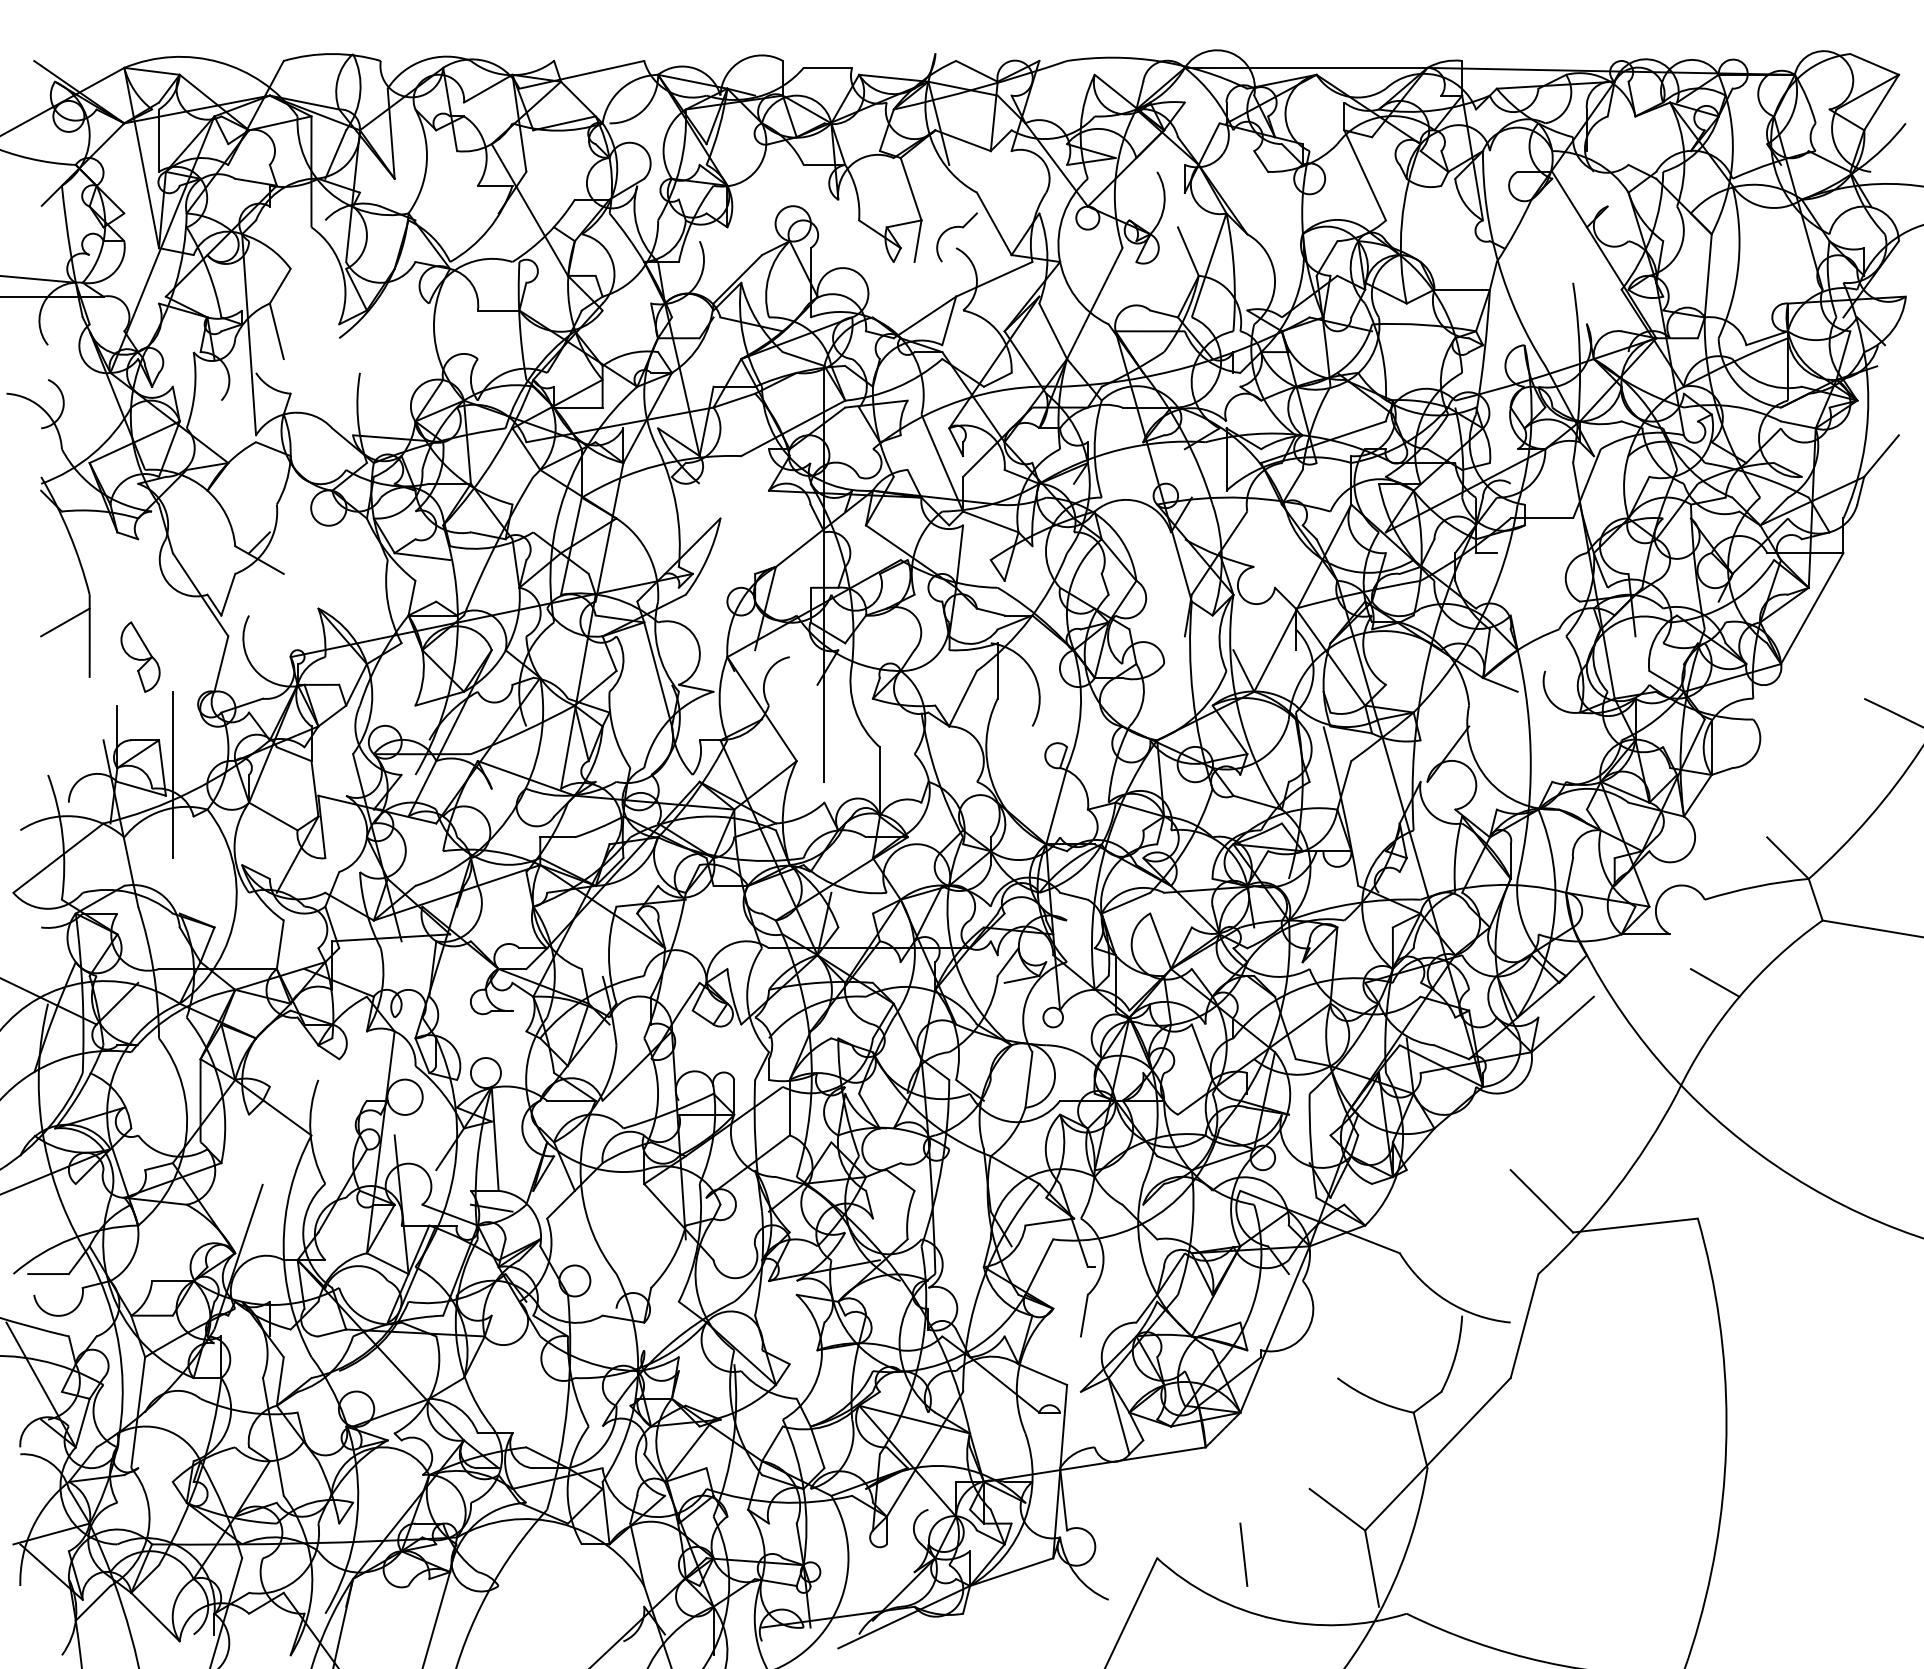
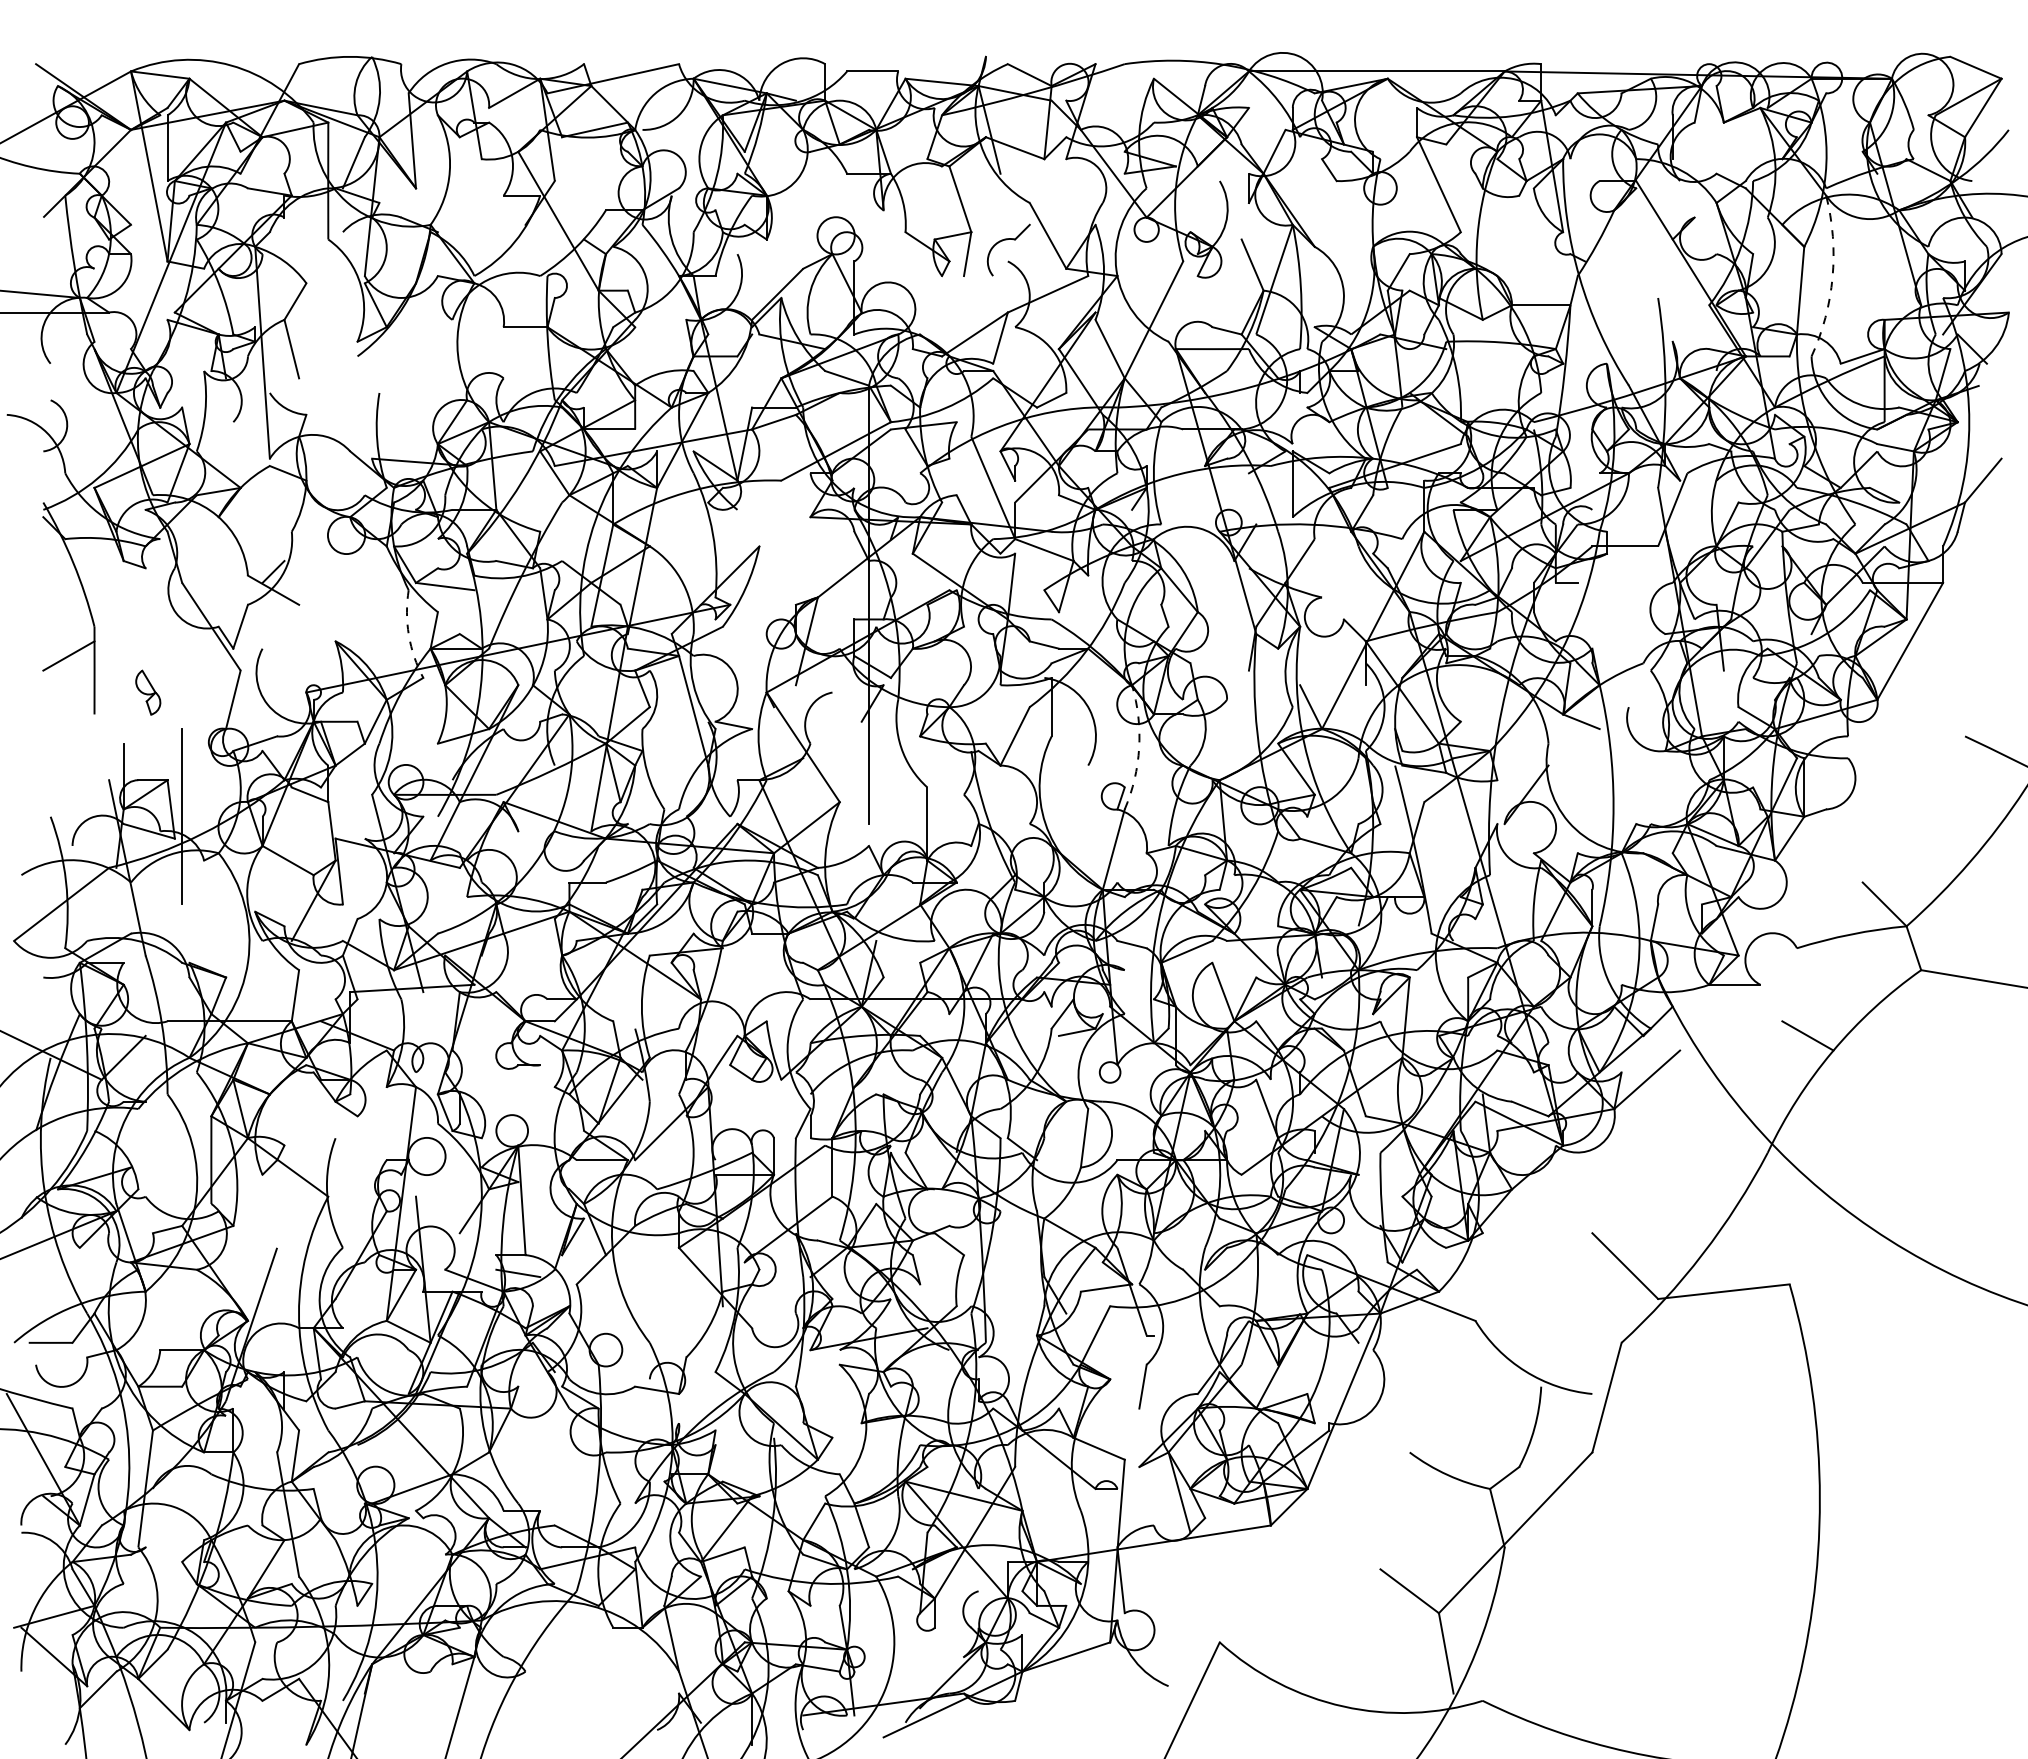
arc: (1738, 263) -> (1832, 277), solid -> dashed
arc: (387, 603) -> (408, 635), solid -> dashed
part: (140, 657) -> (148, 692), size x0.6
arc: (1081, 709) -> (1139, 747), solid -> dashed
line: (1243, 1554) -> (1310, 1638), removed

